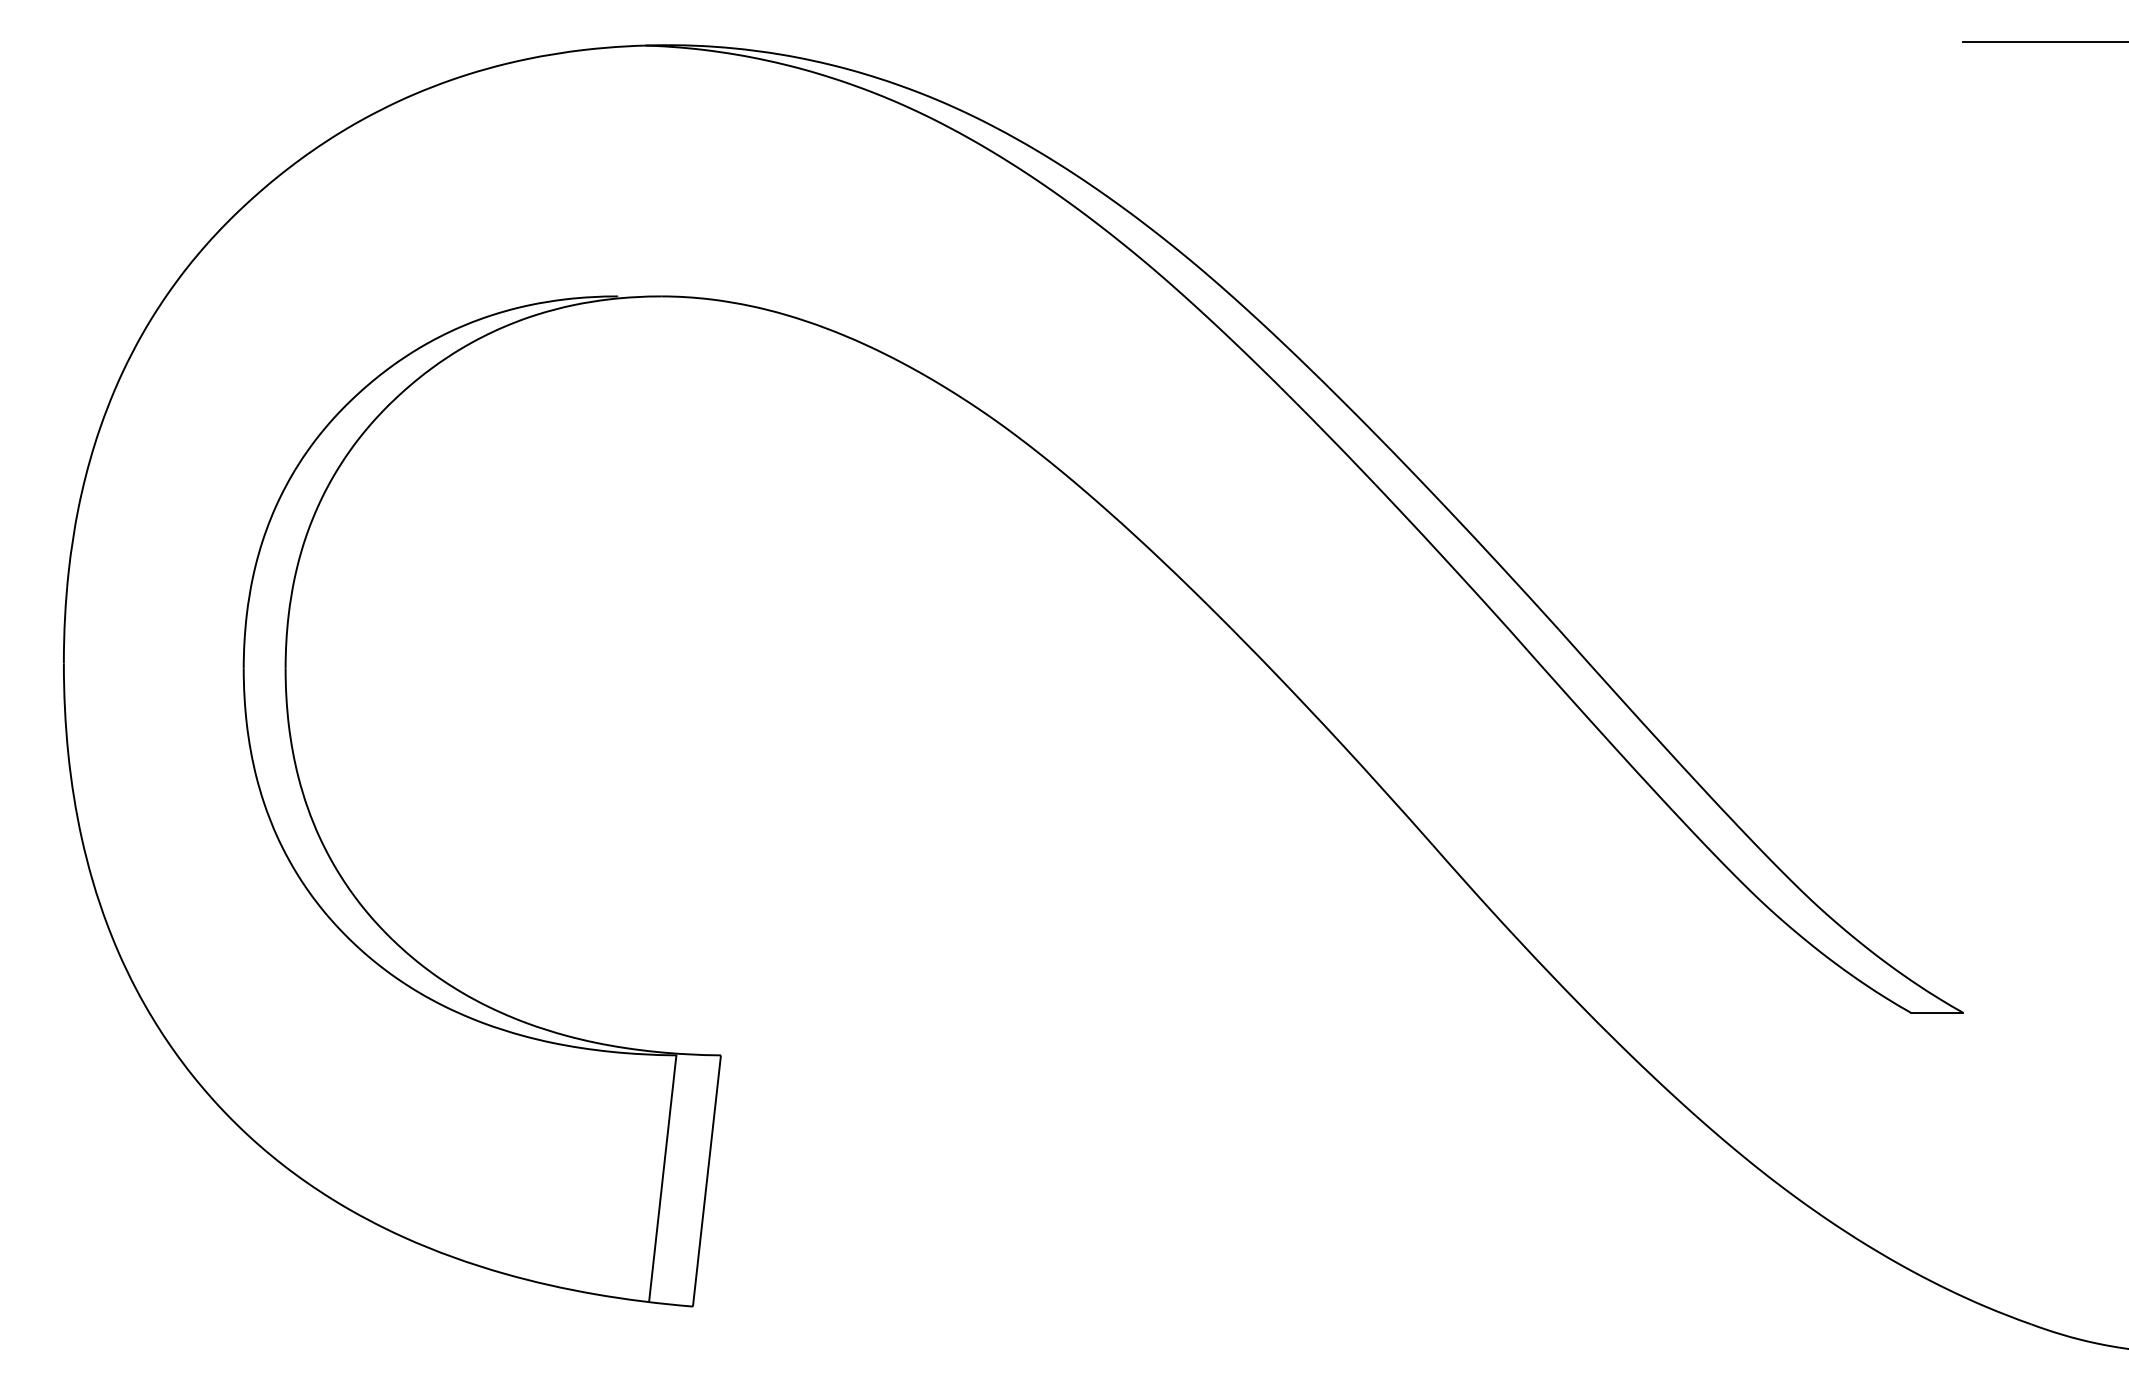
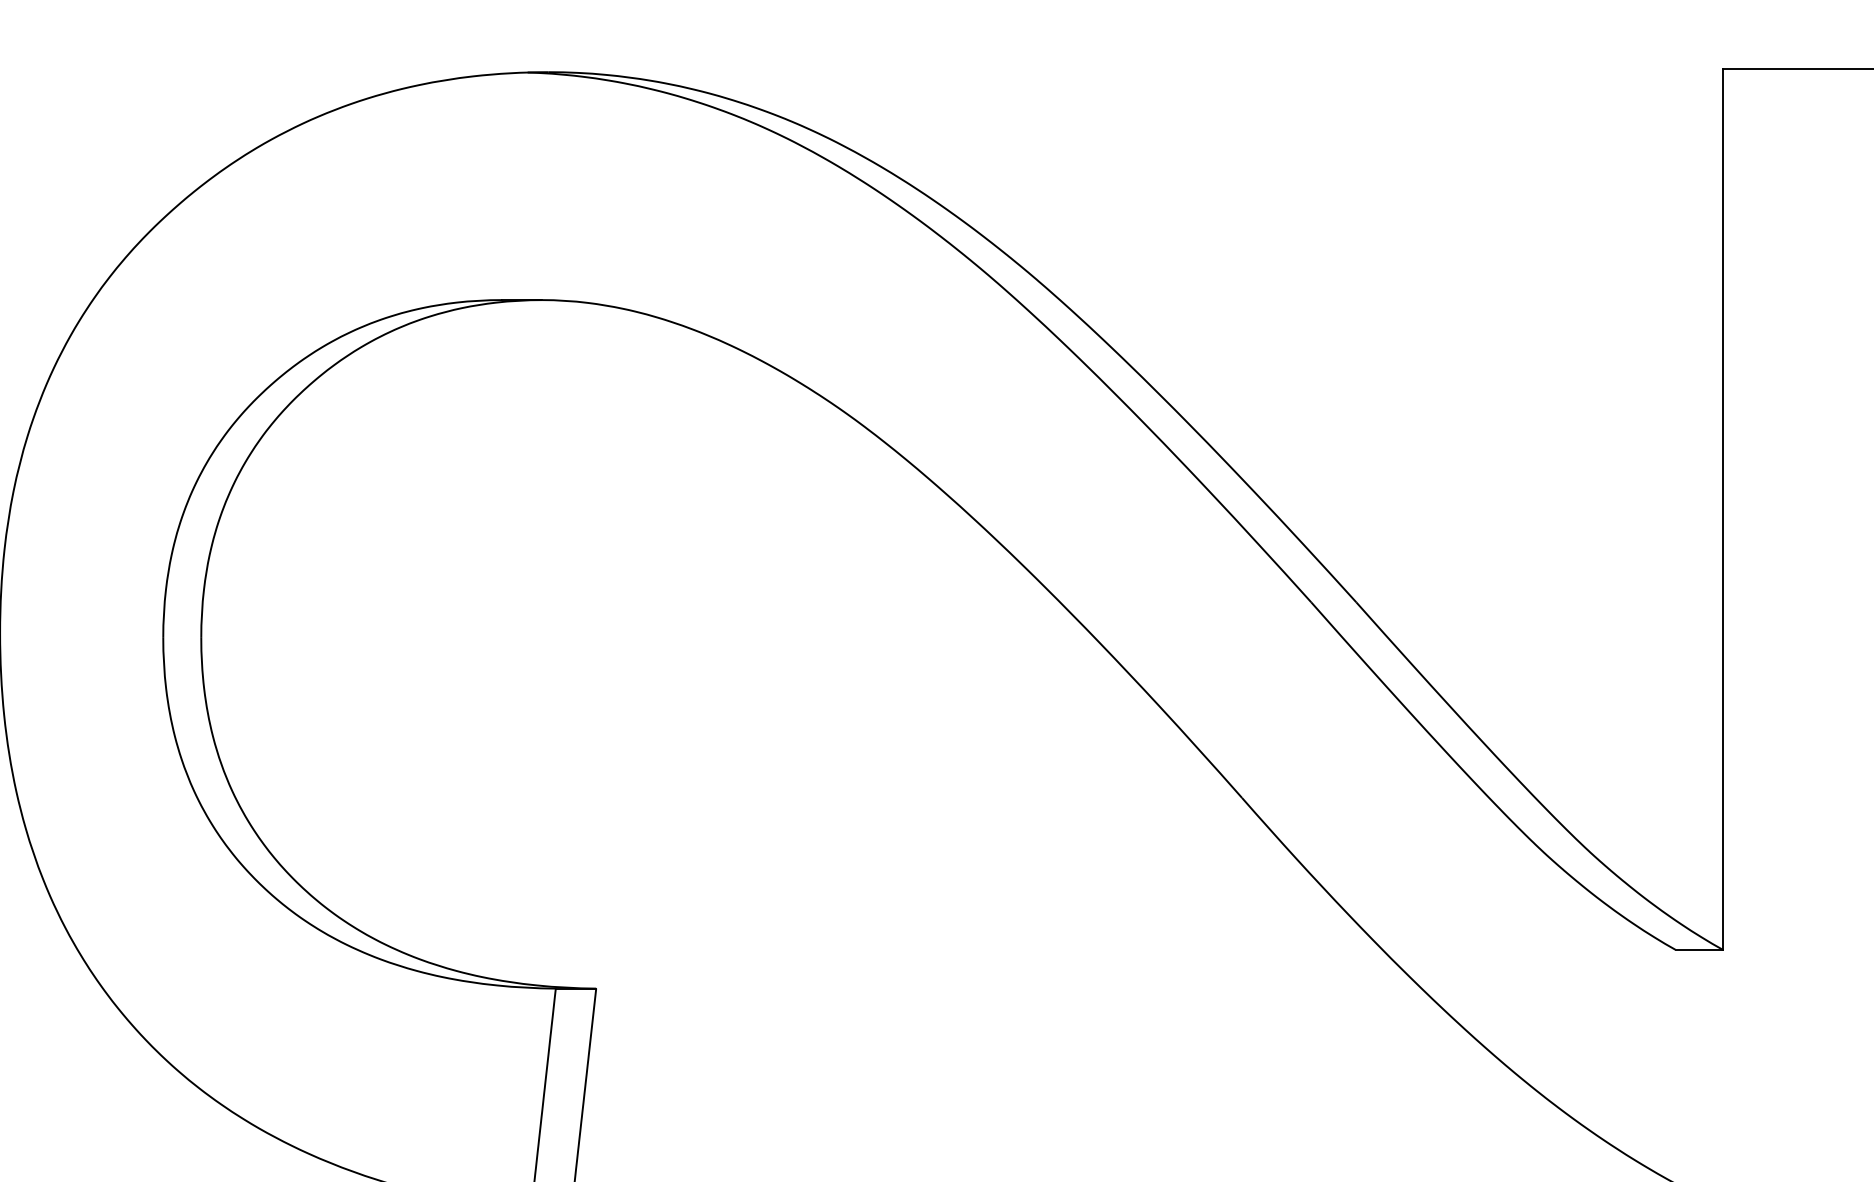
line: (1962, 526) -> (1722, 508), added

